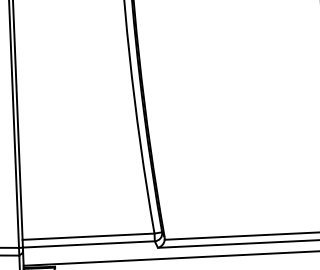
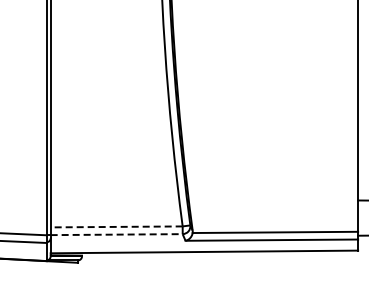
line: (88, 236) -> (116, 226), solid -> dashed
line: (89, 244) -> (117, 234), solid -> dashed

